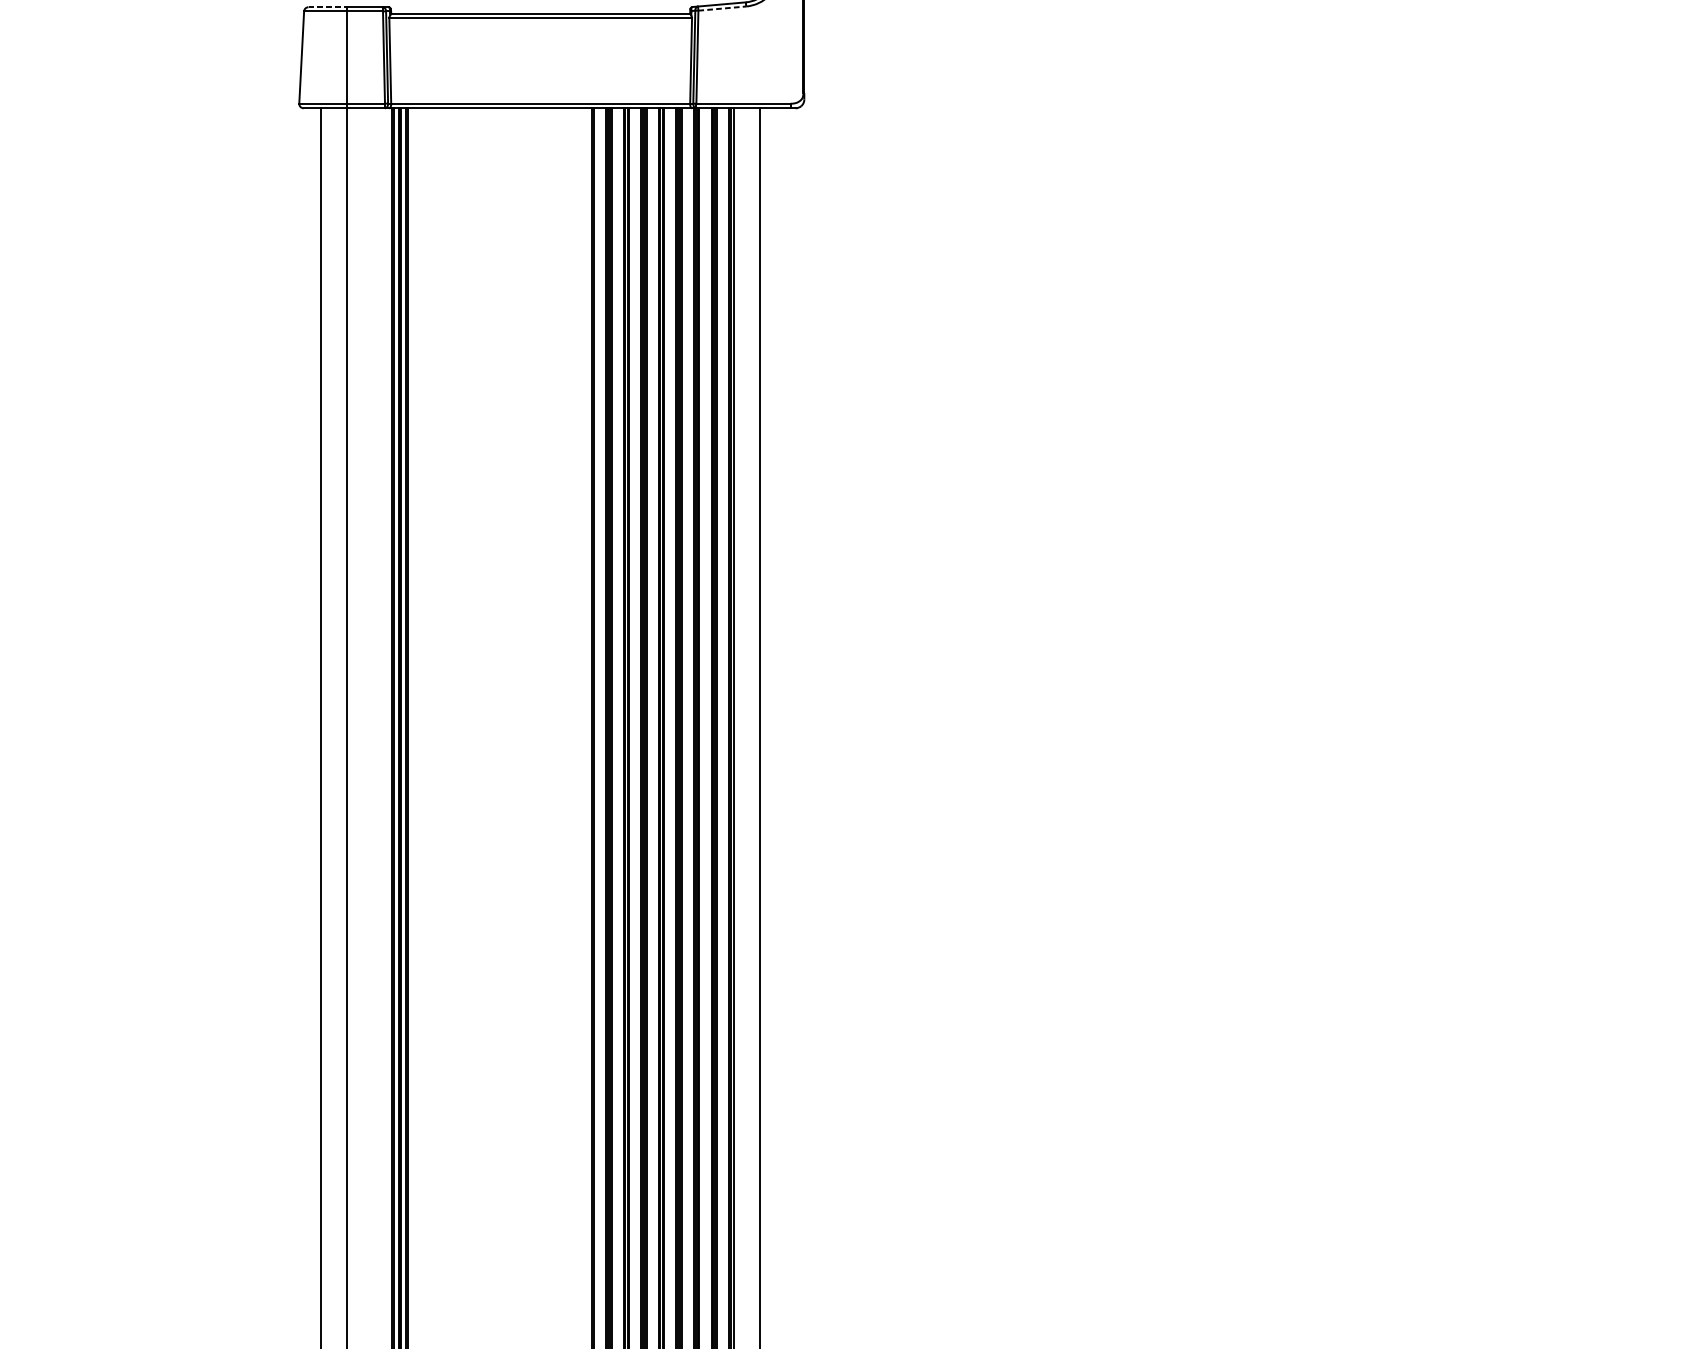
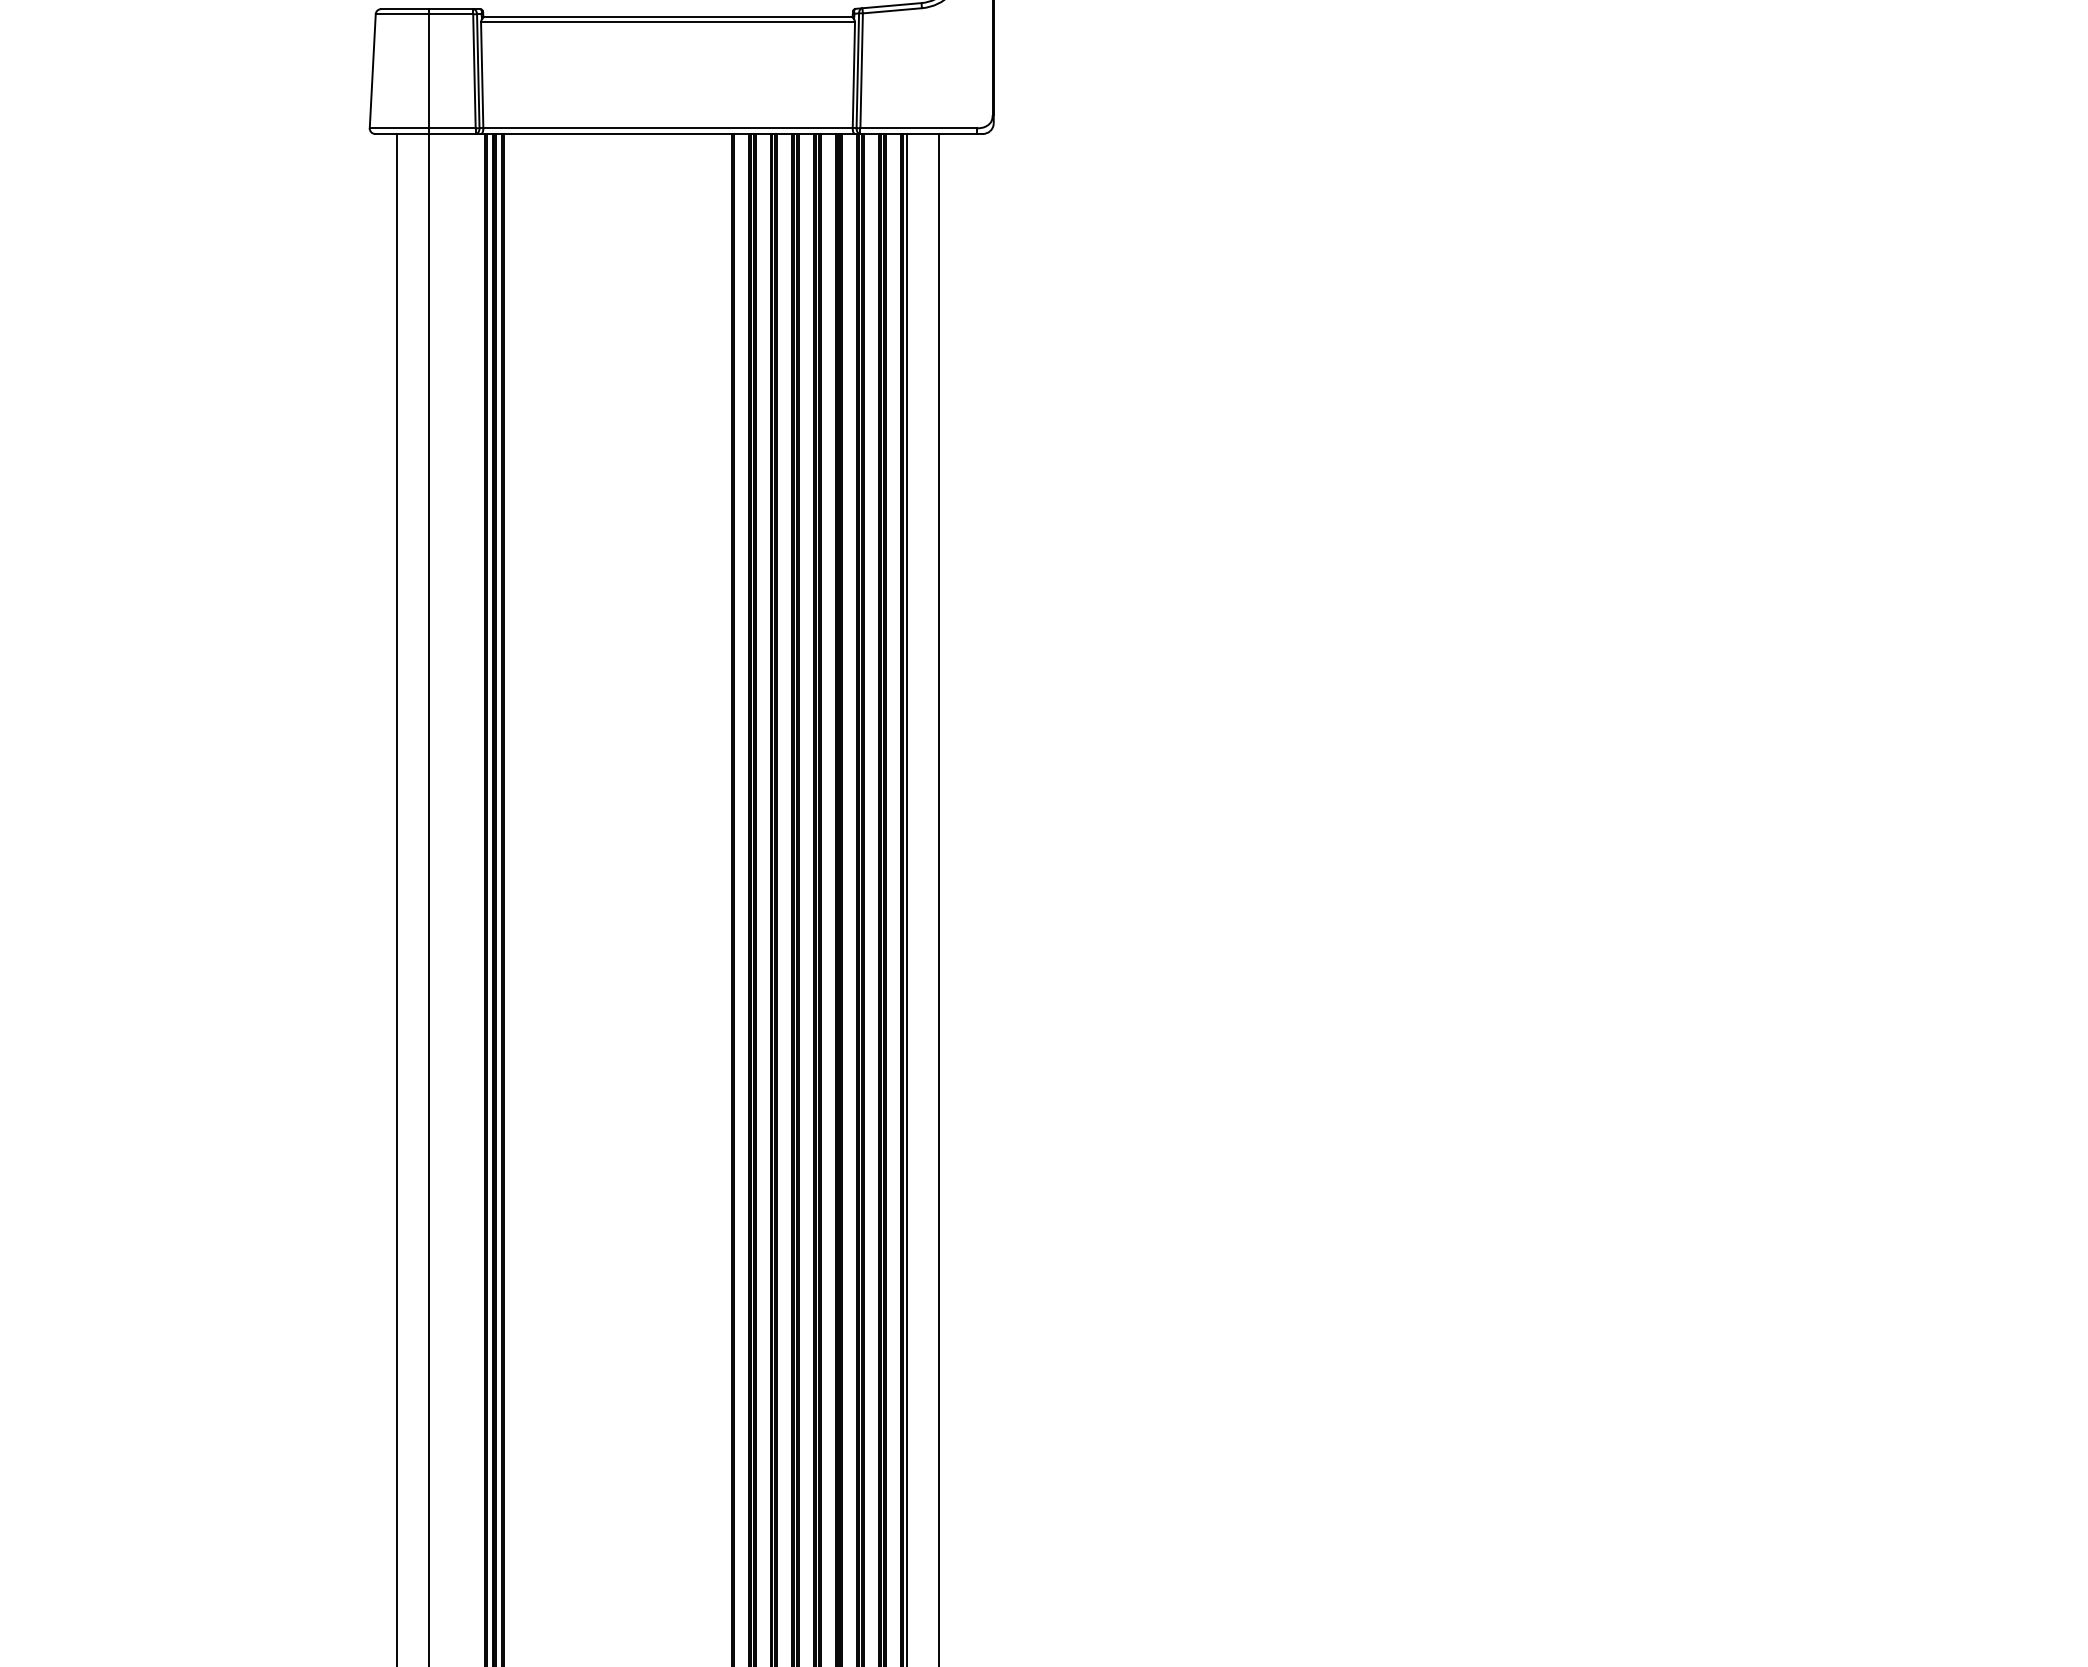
line: (328, 7) -> (405, 9), dashed -> solid
line: (722, 8) -> (892, 10), dashed -> solid

